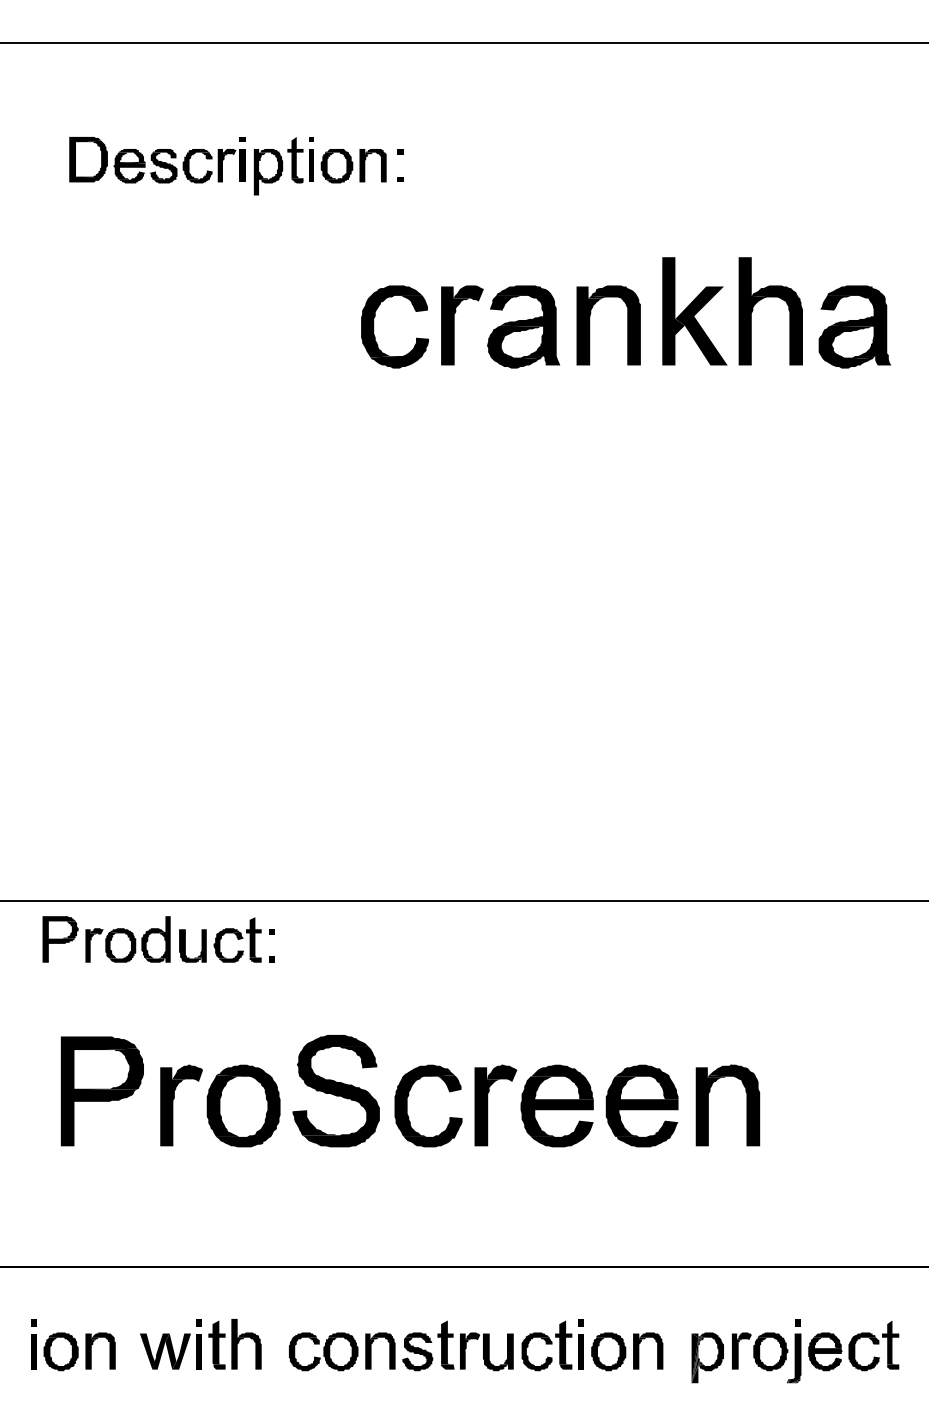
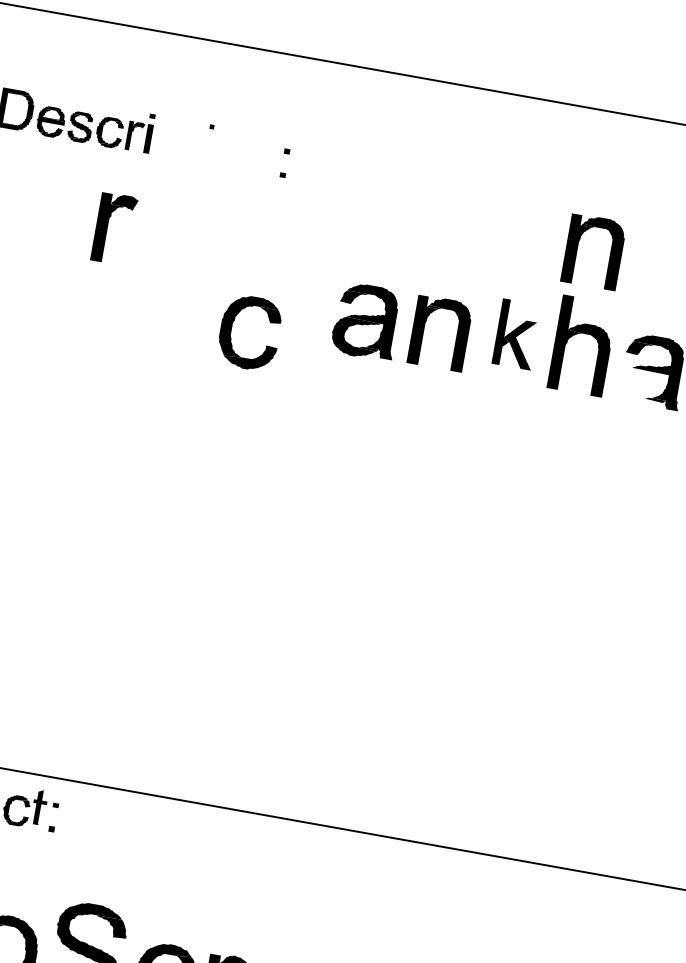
part: (319, 166) -> (214, 151), removed
part: (746, 203) -> (578, 249), added
part: (694, 311) -> (516, 334), size x0.7
part: (454, 325) -> (107, 227), moved
part: (374, 326) -> (232, 329), moved
fill: (845, 346) -> (641, 387), removed
fill: (255, 959) -> (37, 826), removed

